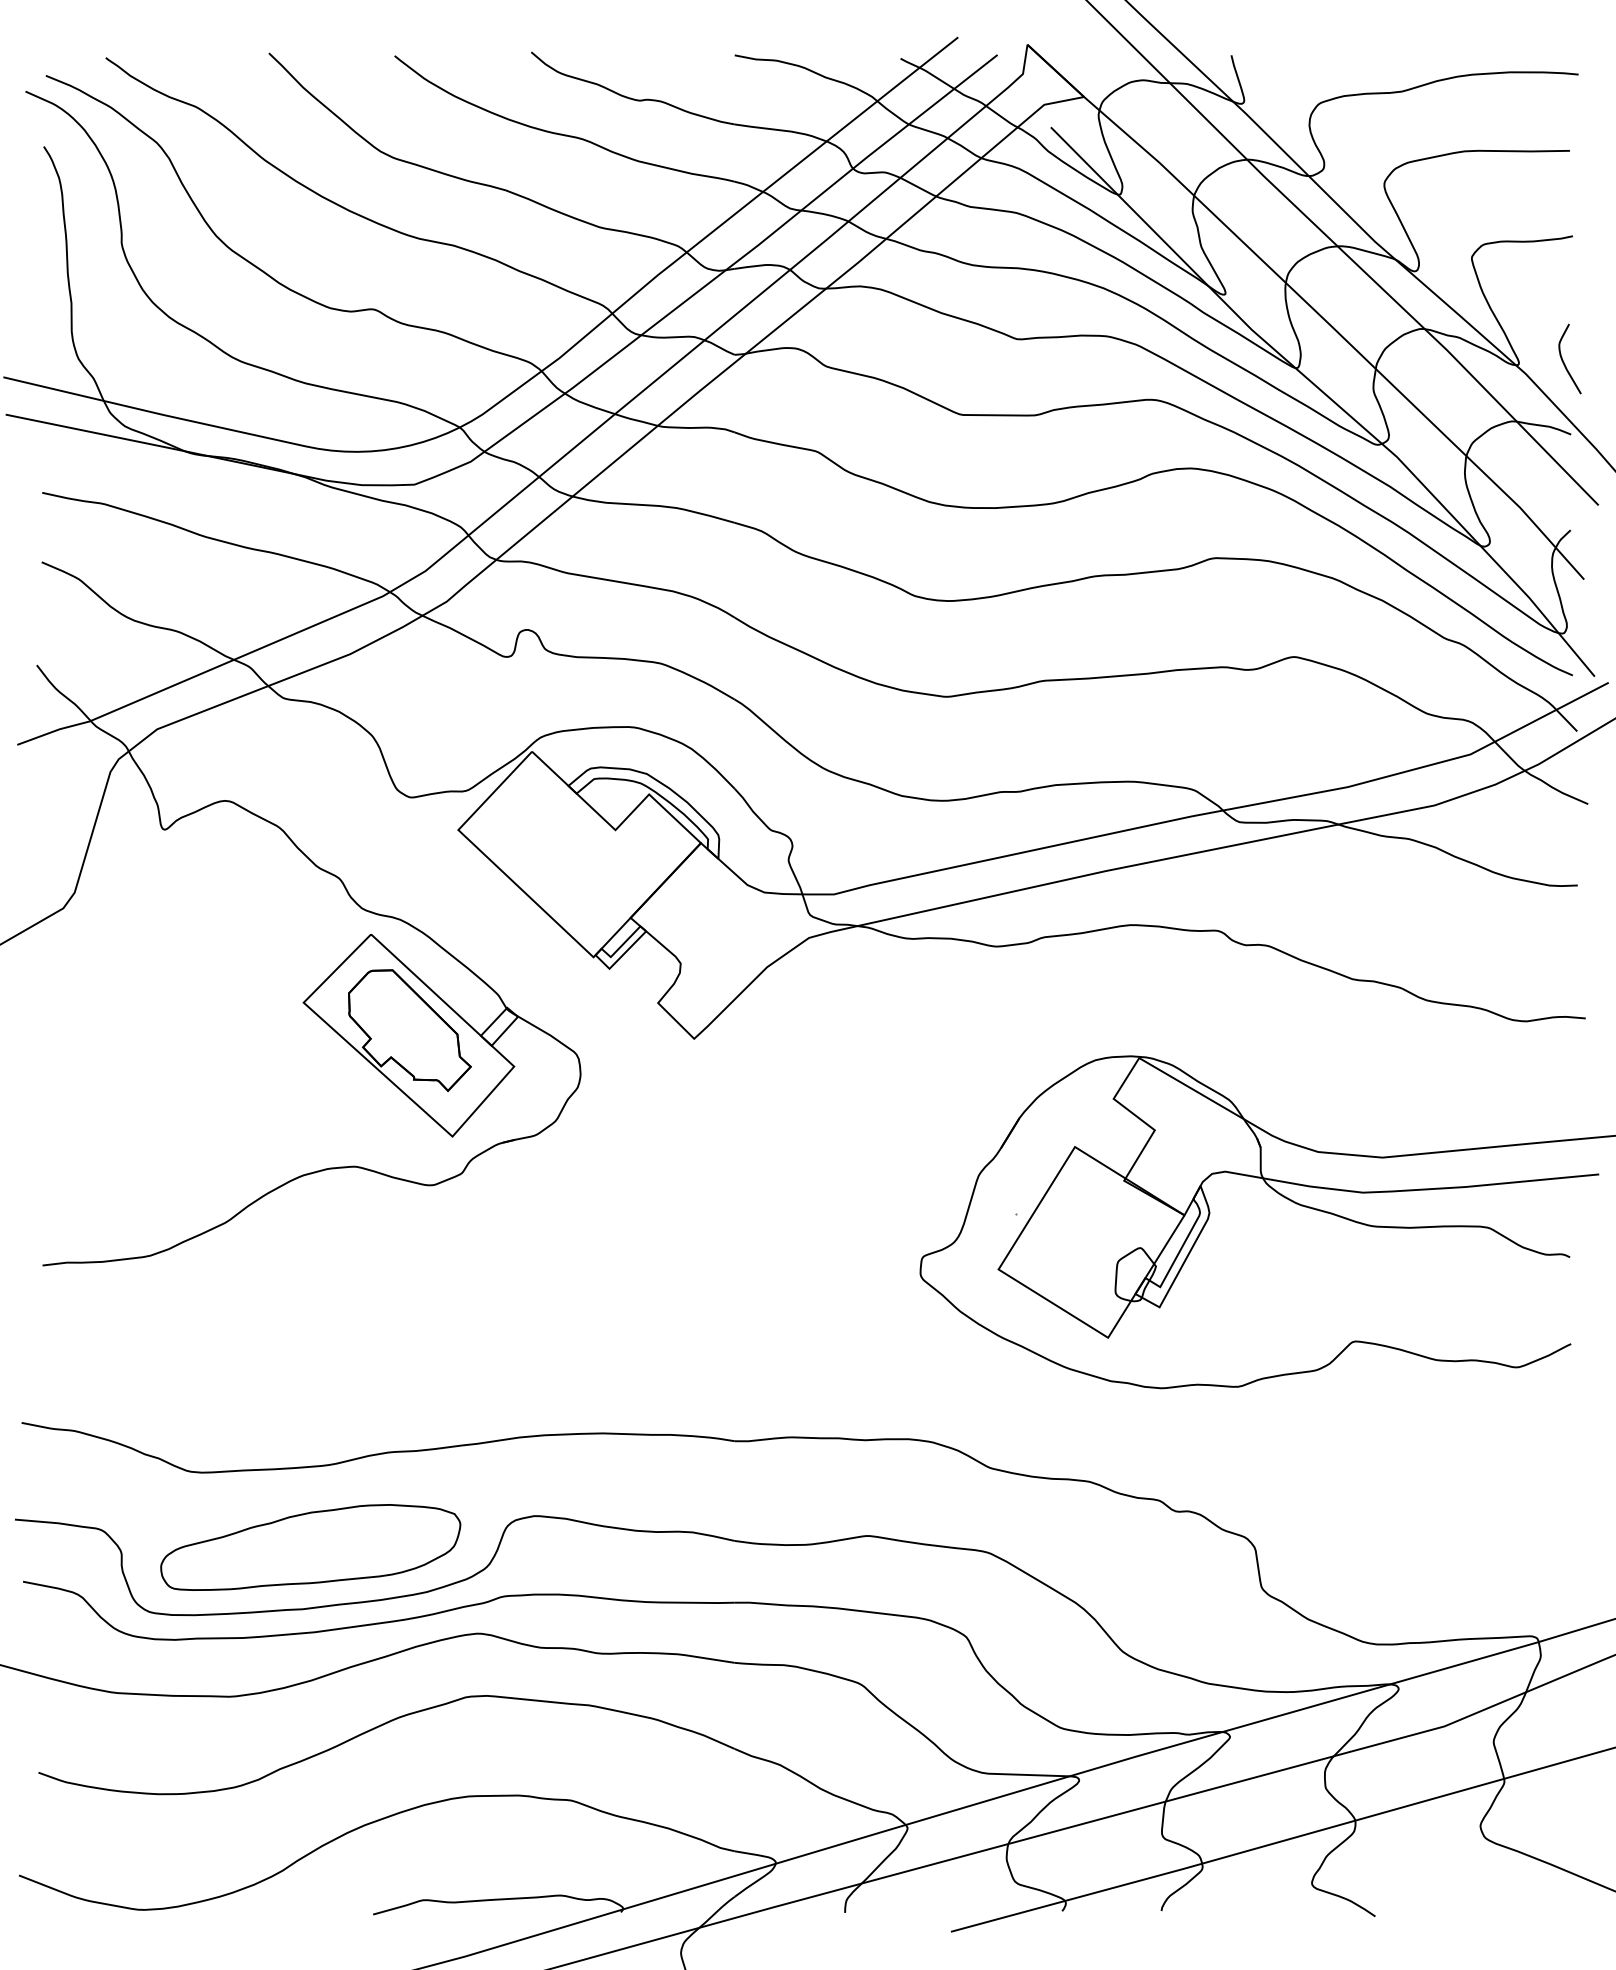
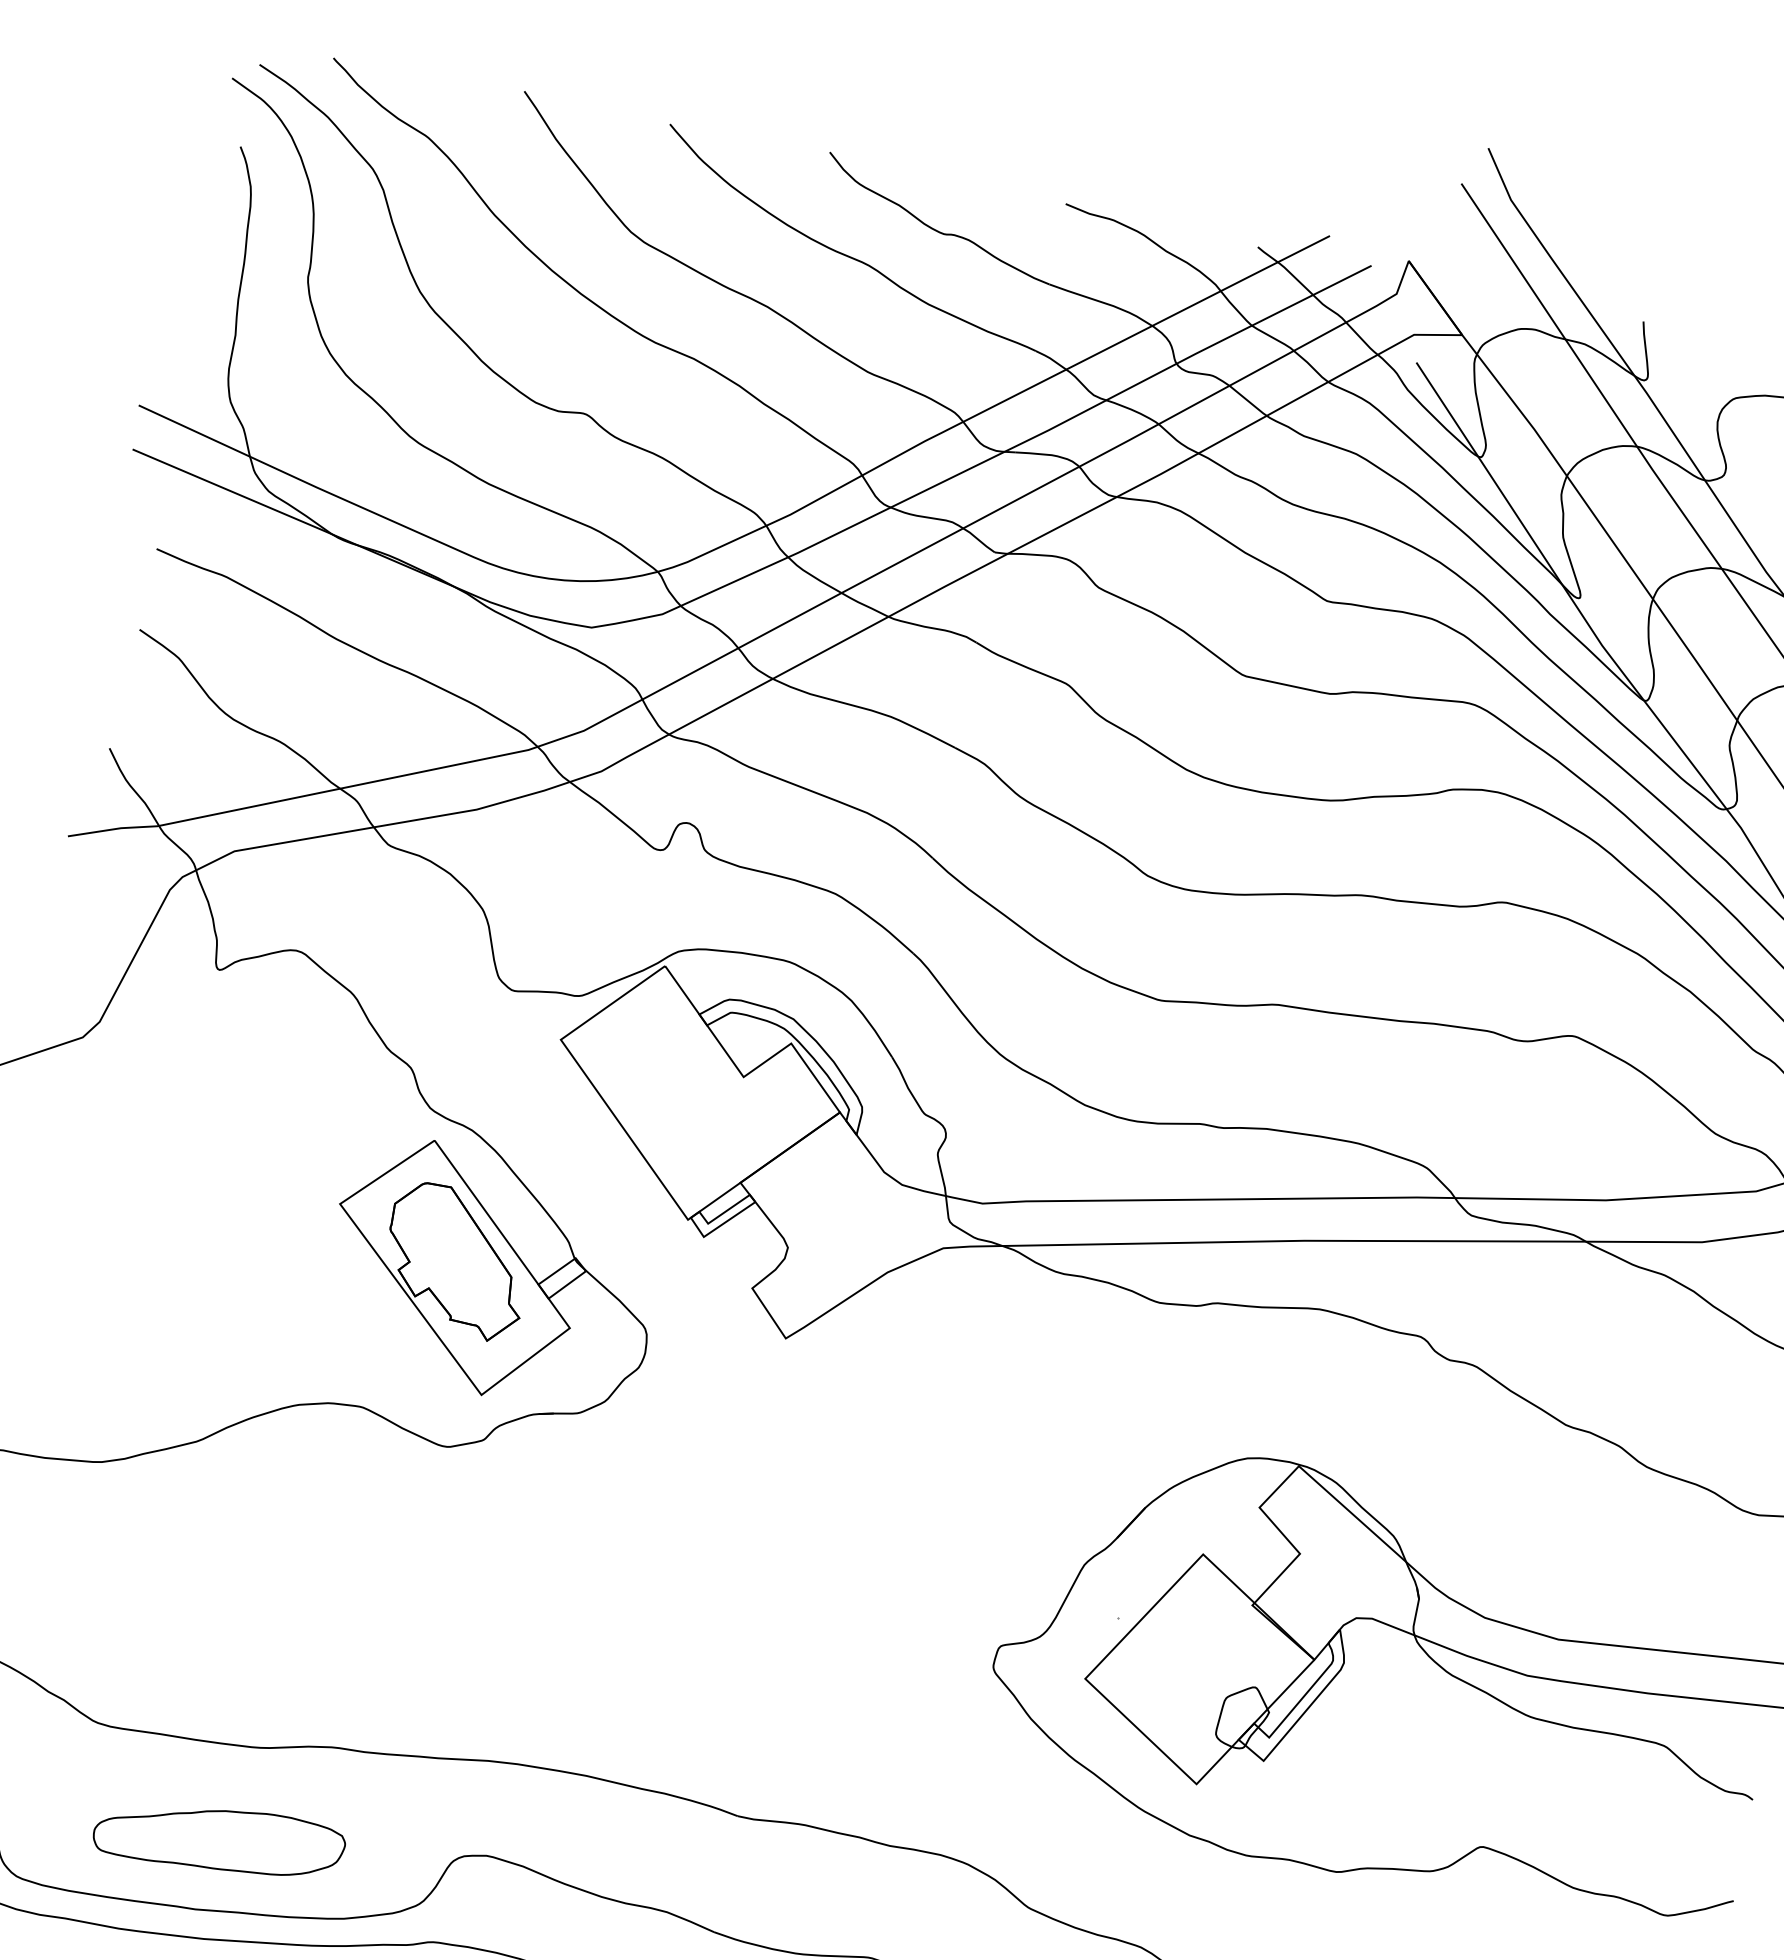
part: (310, 1547) -> (219, 1839), size x0.7

